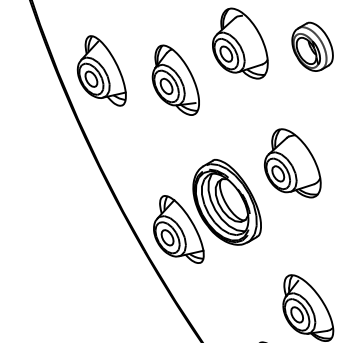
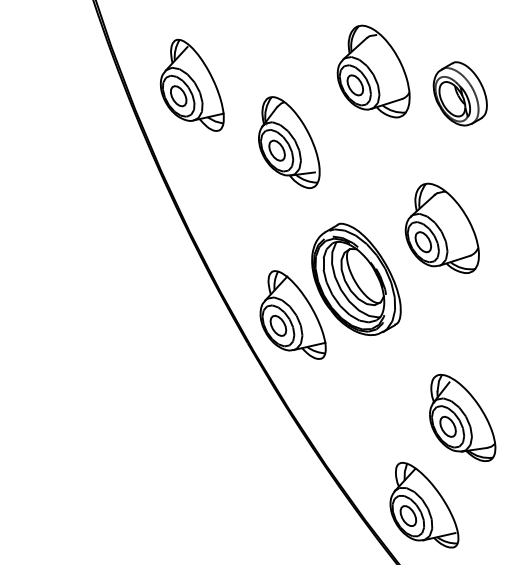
part: (311, 46) -> (459, 93), moved
part: (101, 70) -> (191, 84), moved
part: (176, 80) -> (289, 142), moved

